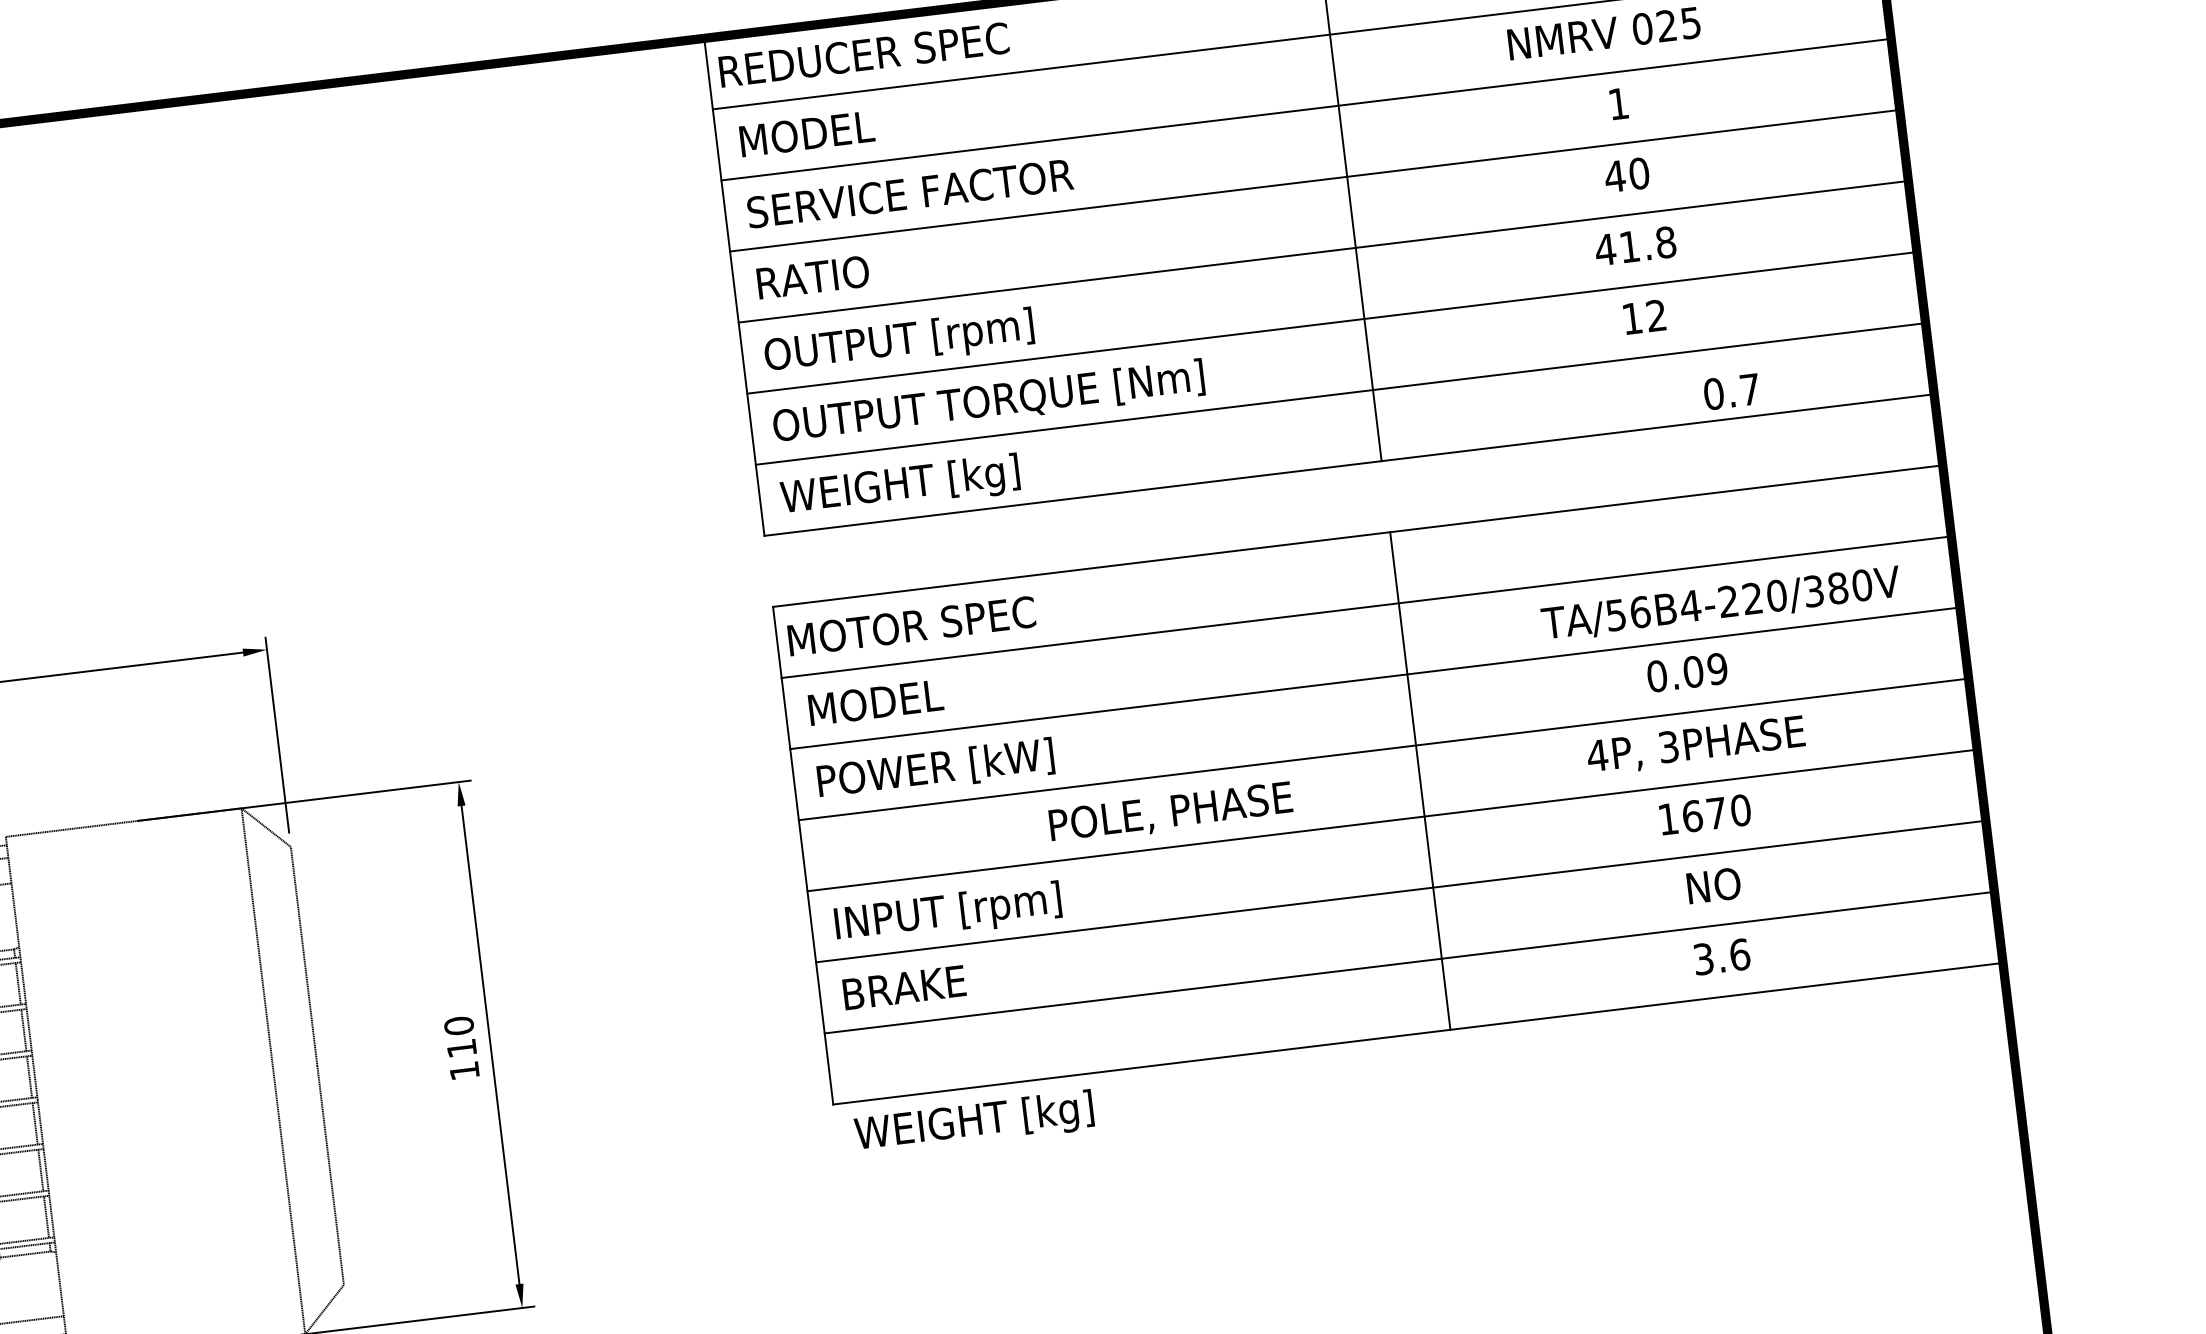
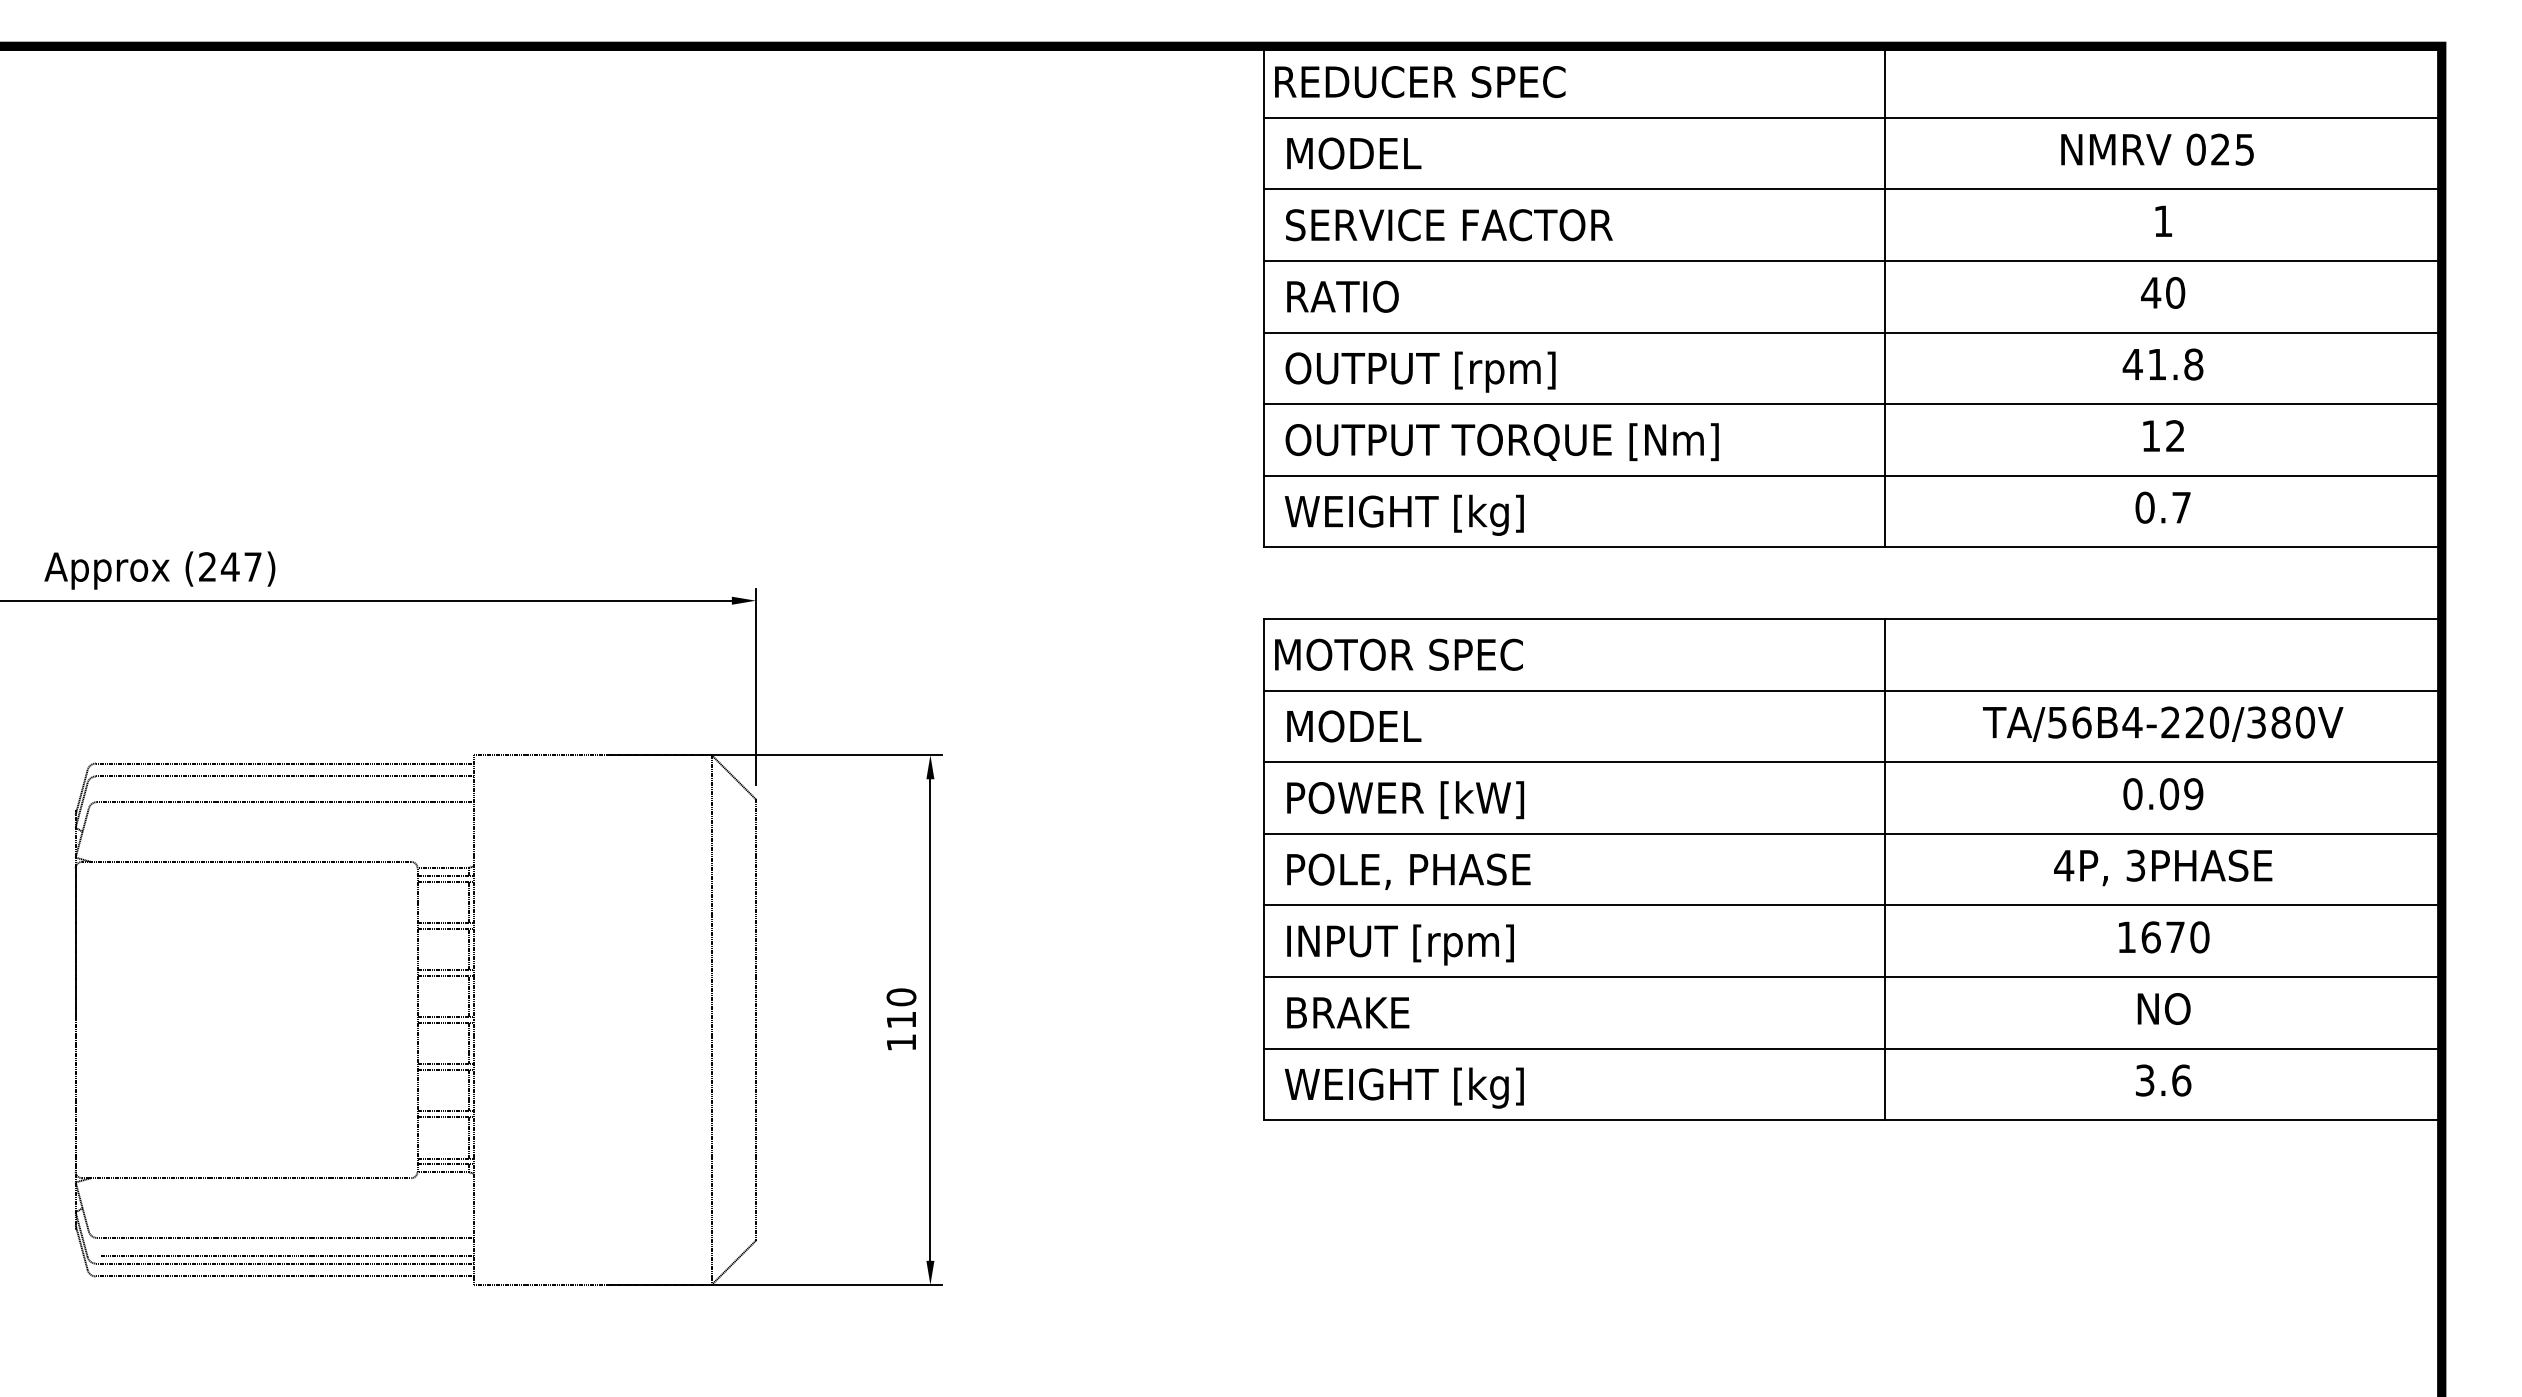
text: (1731, 391) -> (2162, 507), moved
text: (1721, 603) -> (2163, 723), moved
text: (1170, 813) -> (1408, 871), moved
text: (973, 1123) -> (1403, 1087), moved

